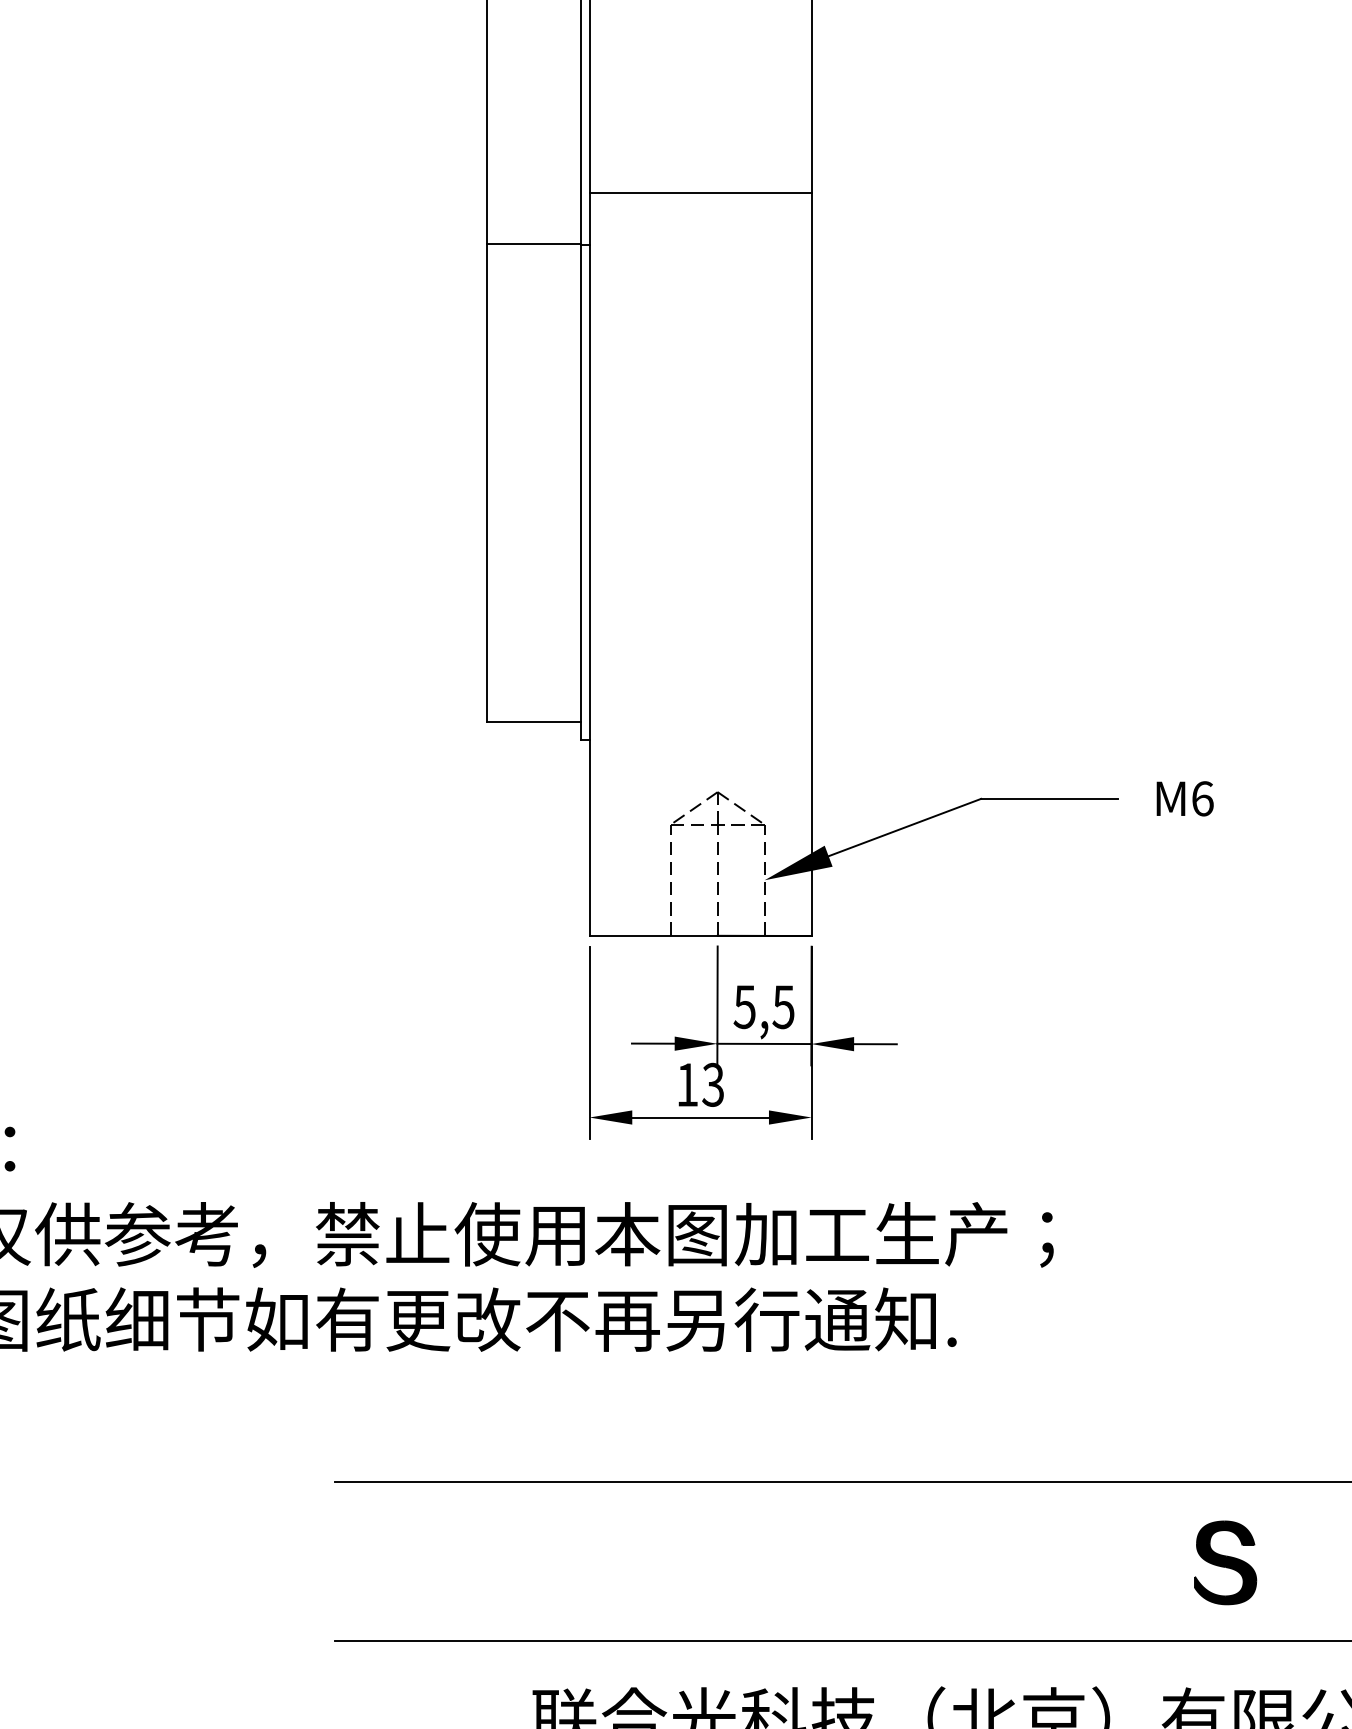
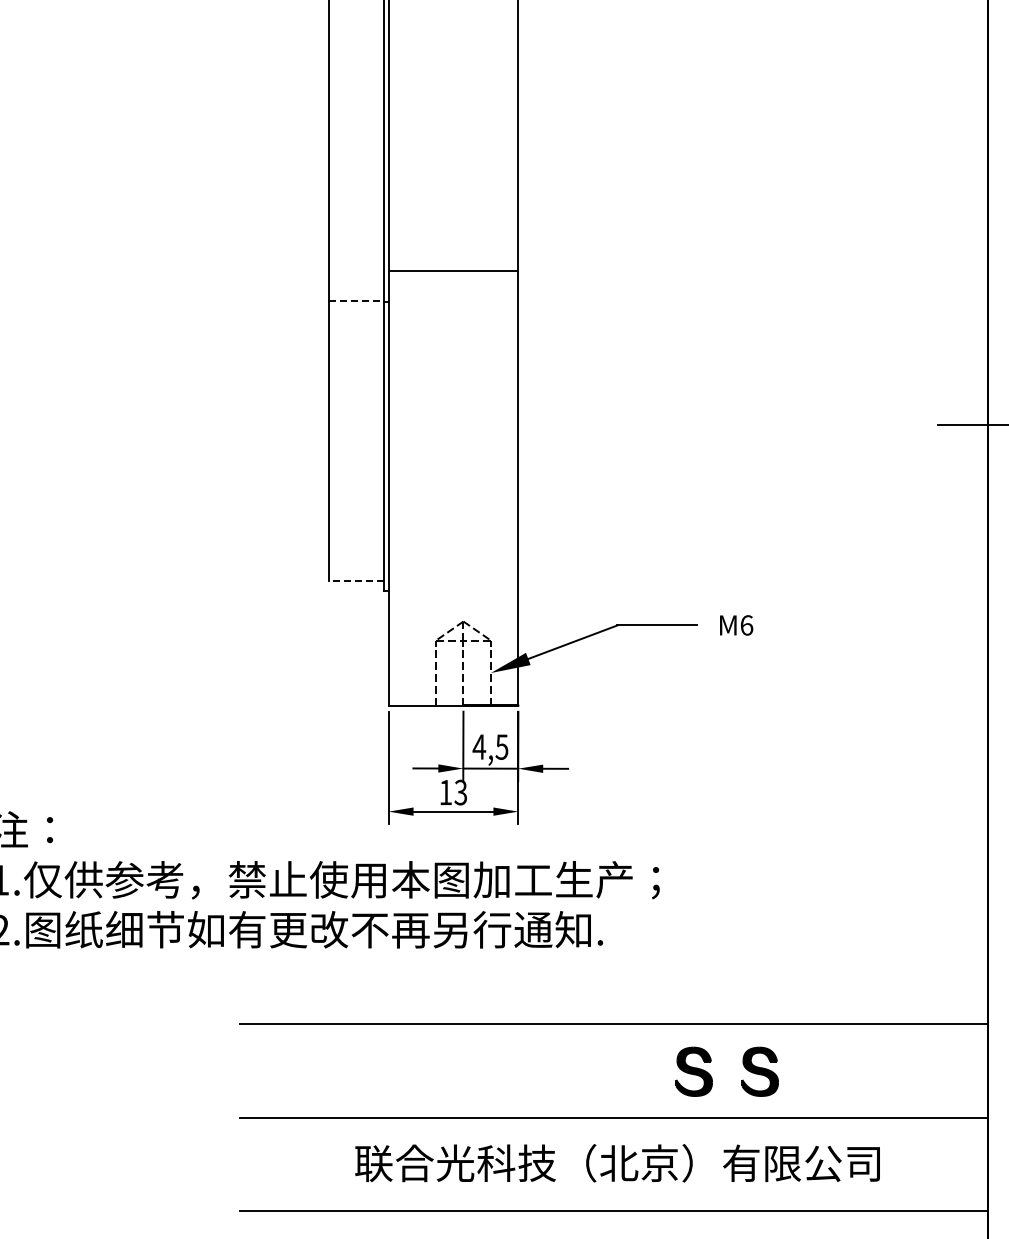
line: (534, 244) -> (356, 301), solid -> dashed
line: (532, 721) -> (355, 580), solid -> dashed
text: (745, 1006) -> (479, 746), 5,5 -> 4,5
part: (1111, 1562) -> (693, 1071), added

